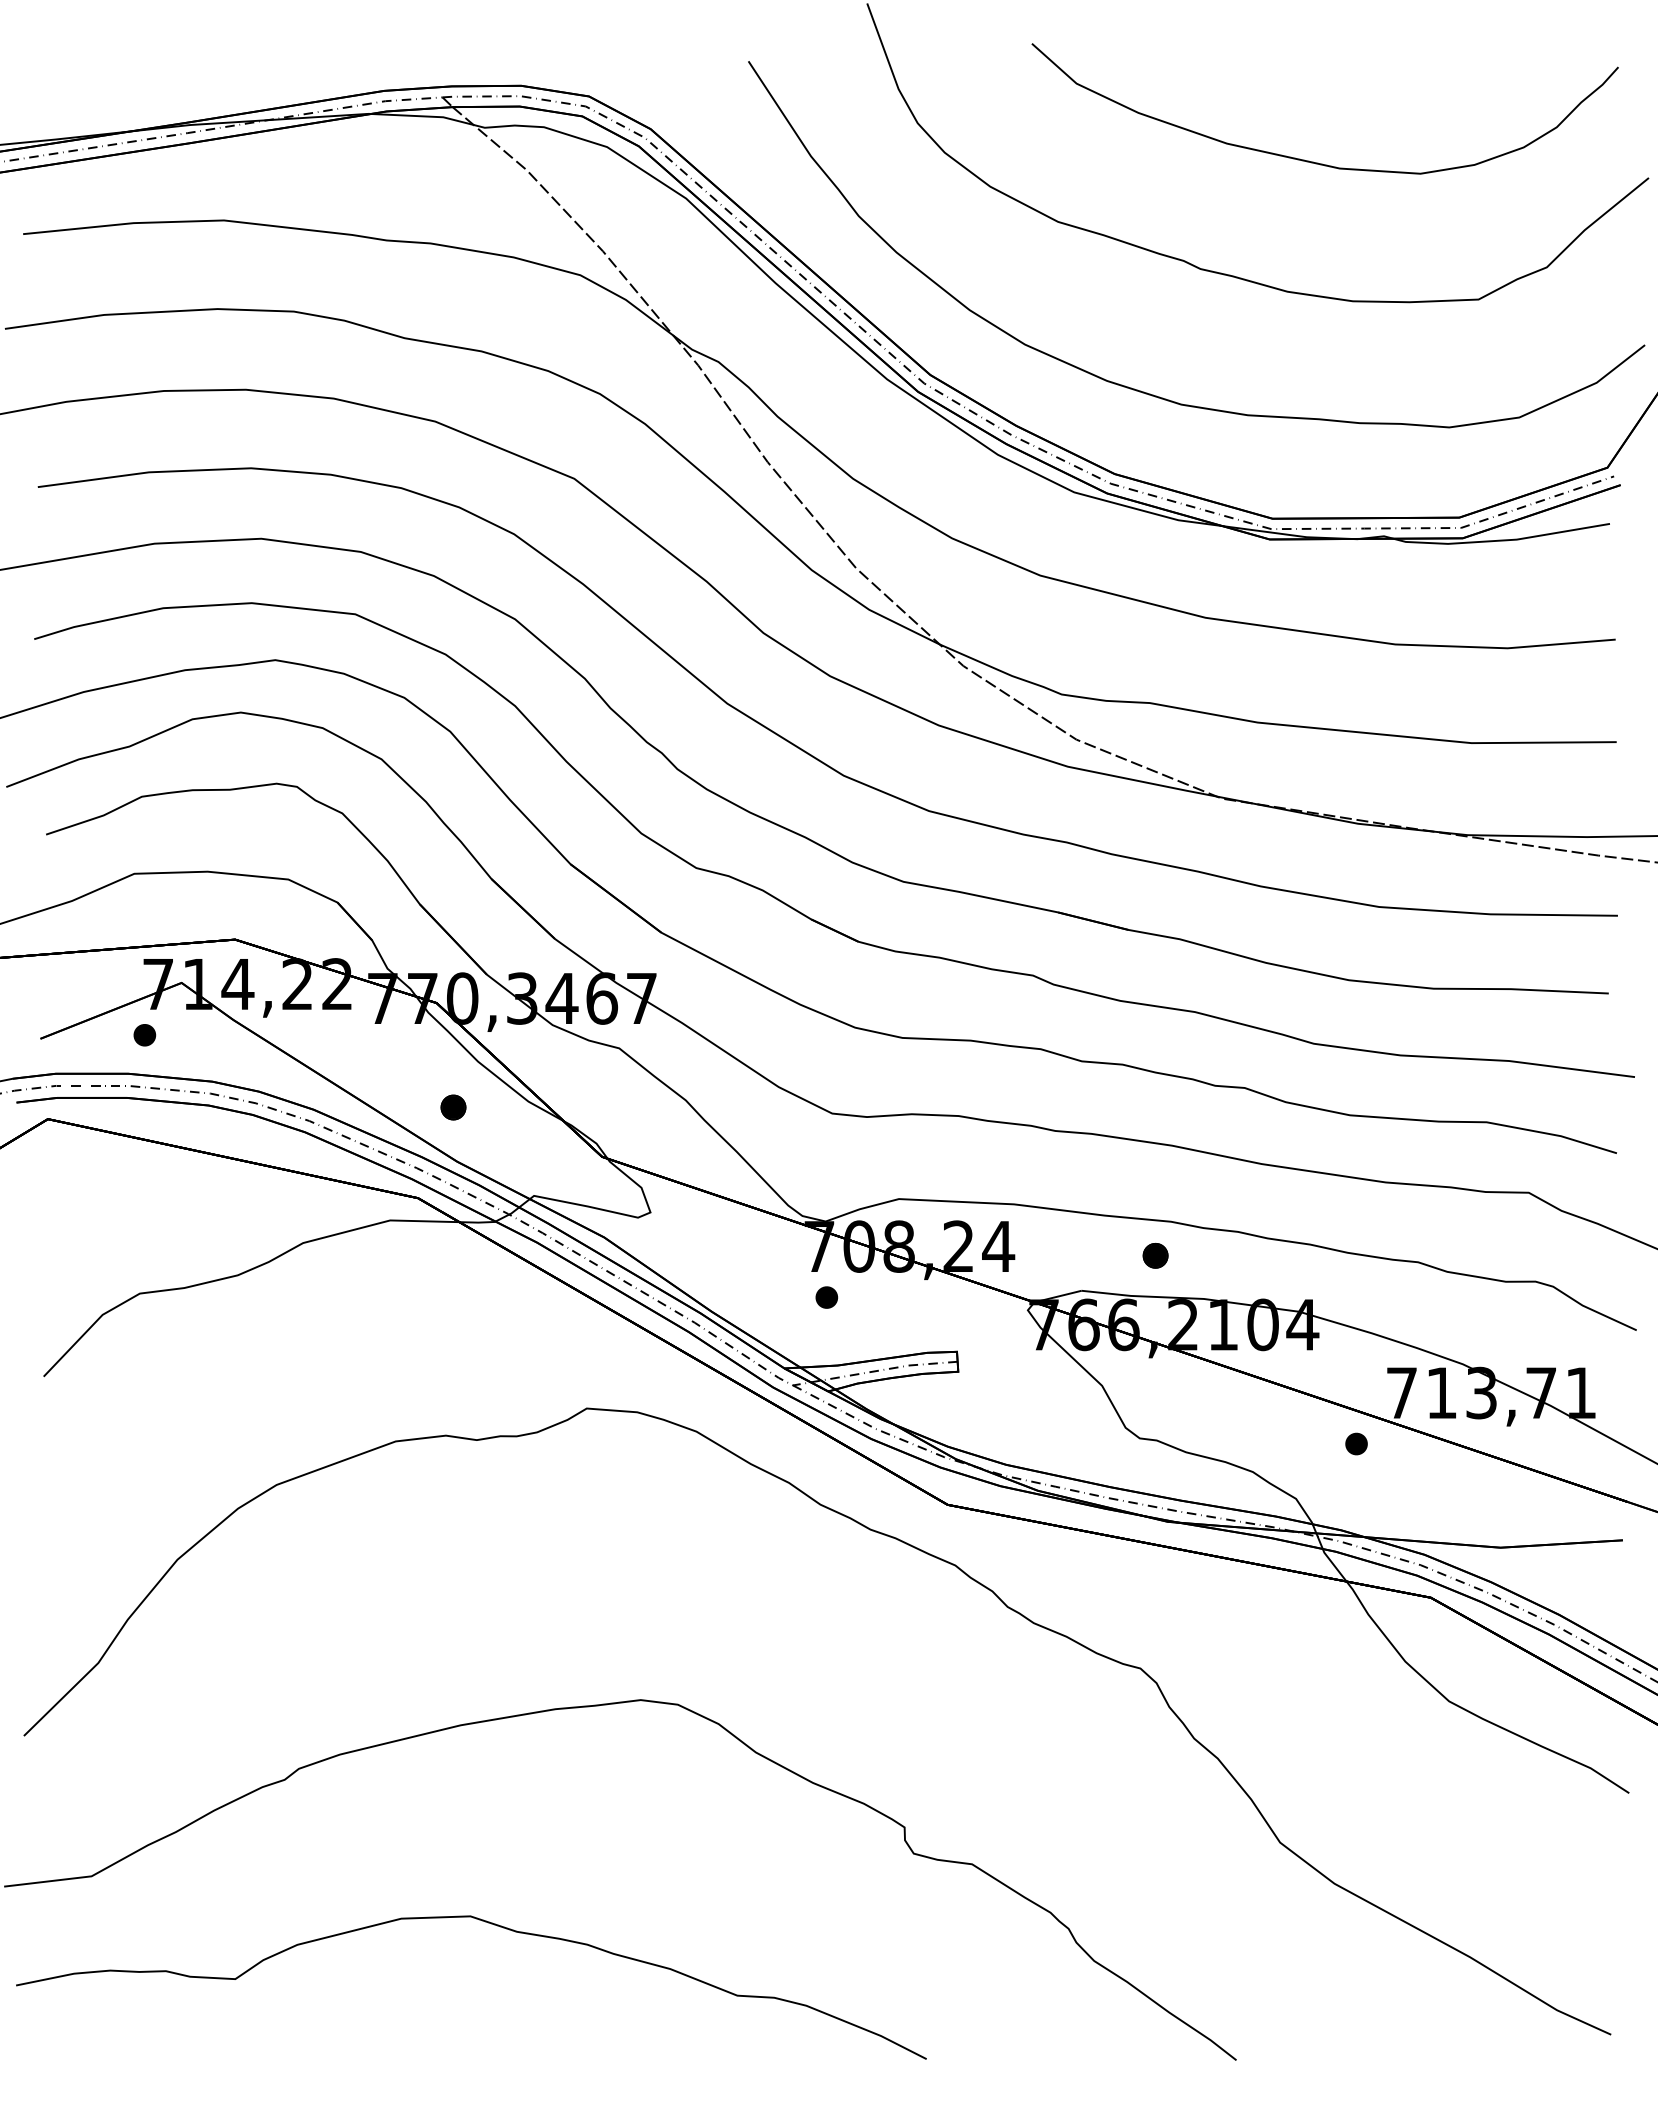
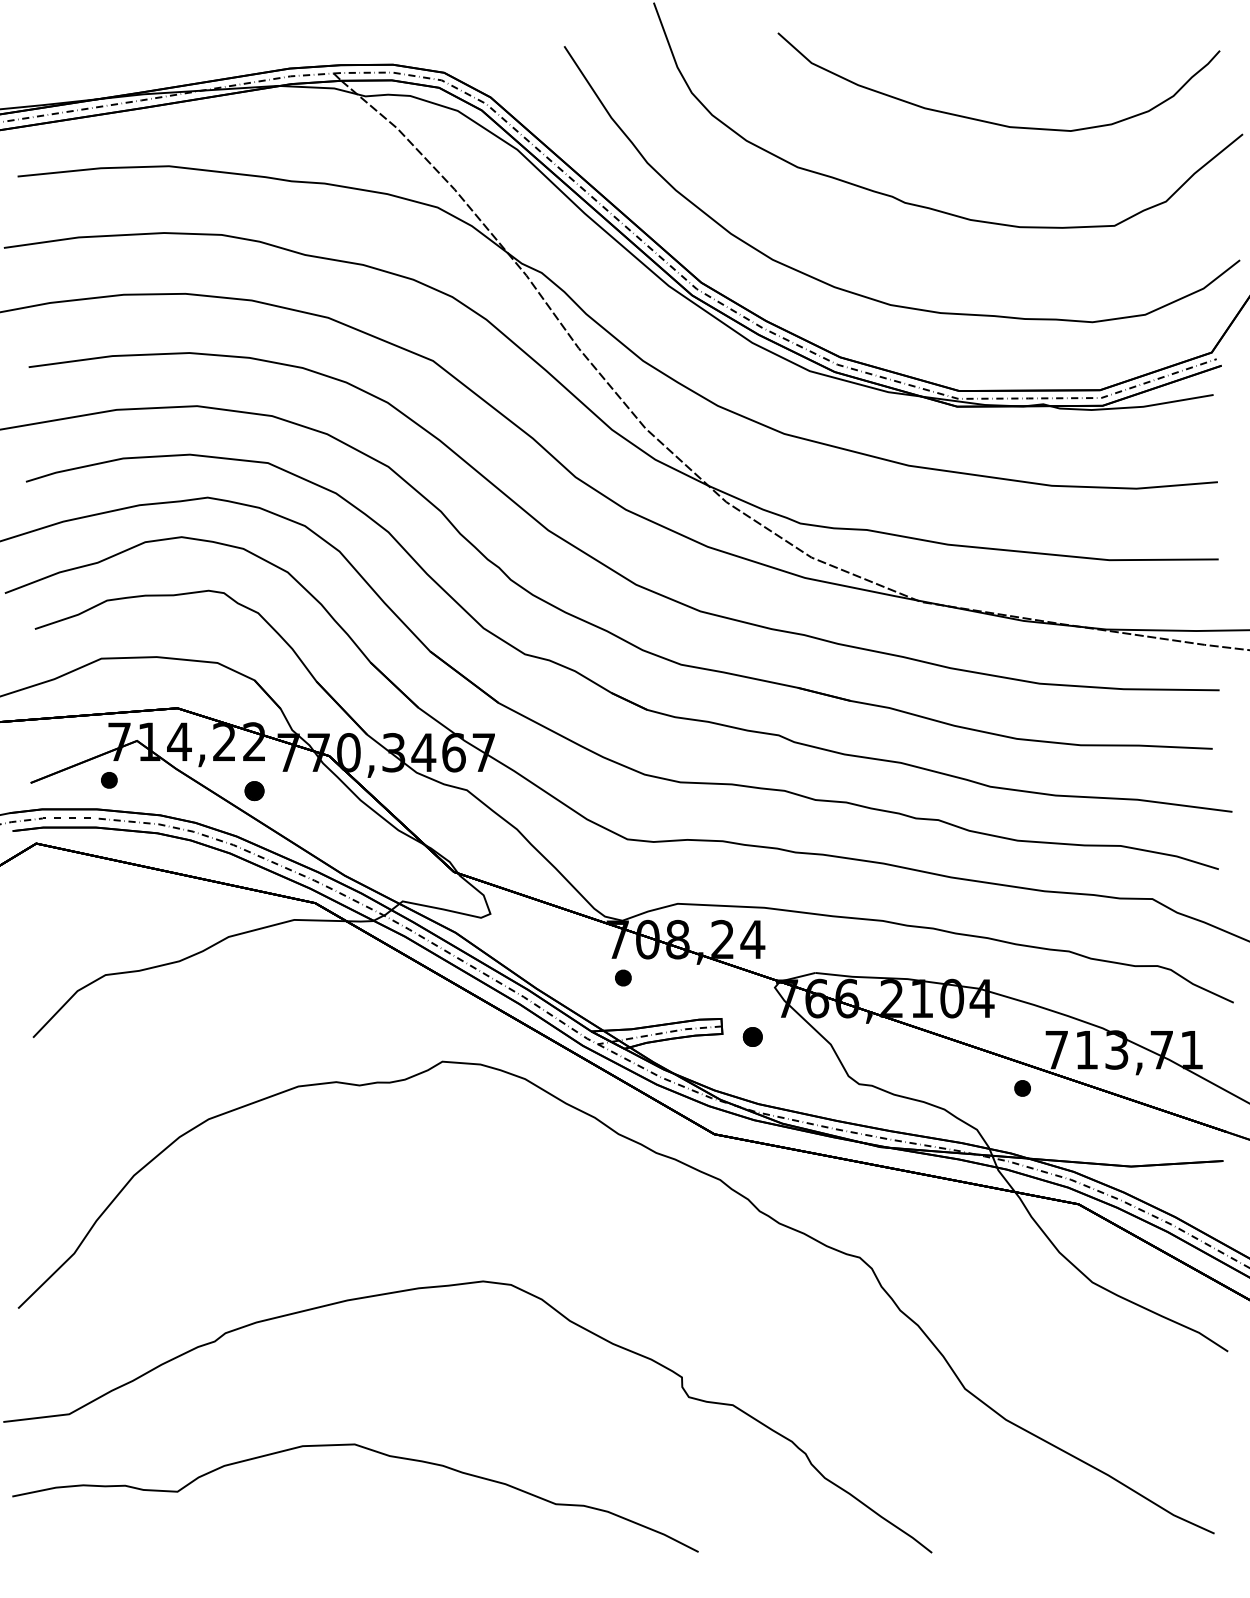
part: (453, 1107) -> (254, 791), moved
part: (1155, 1255) -> (752, 1036), moved

